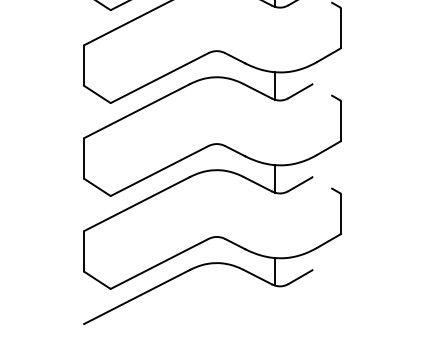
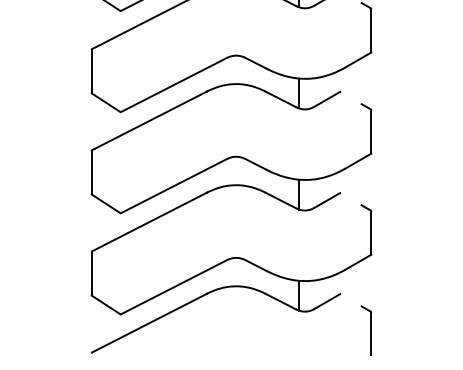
part: (336, 303) -> (366, 330), added

